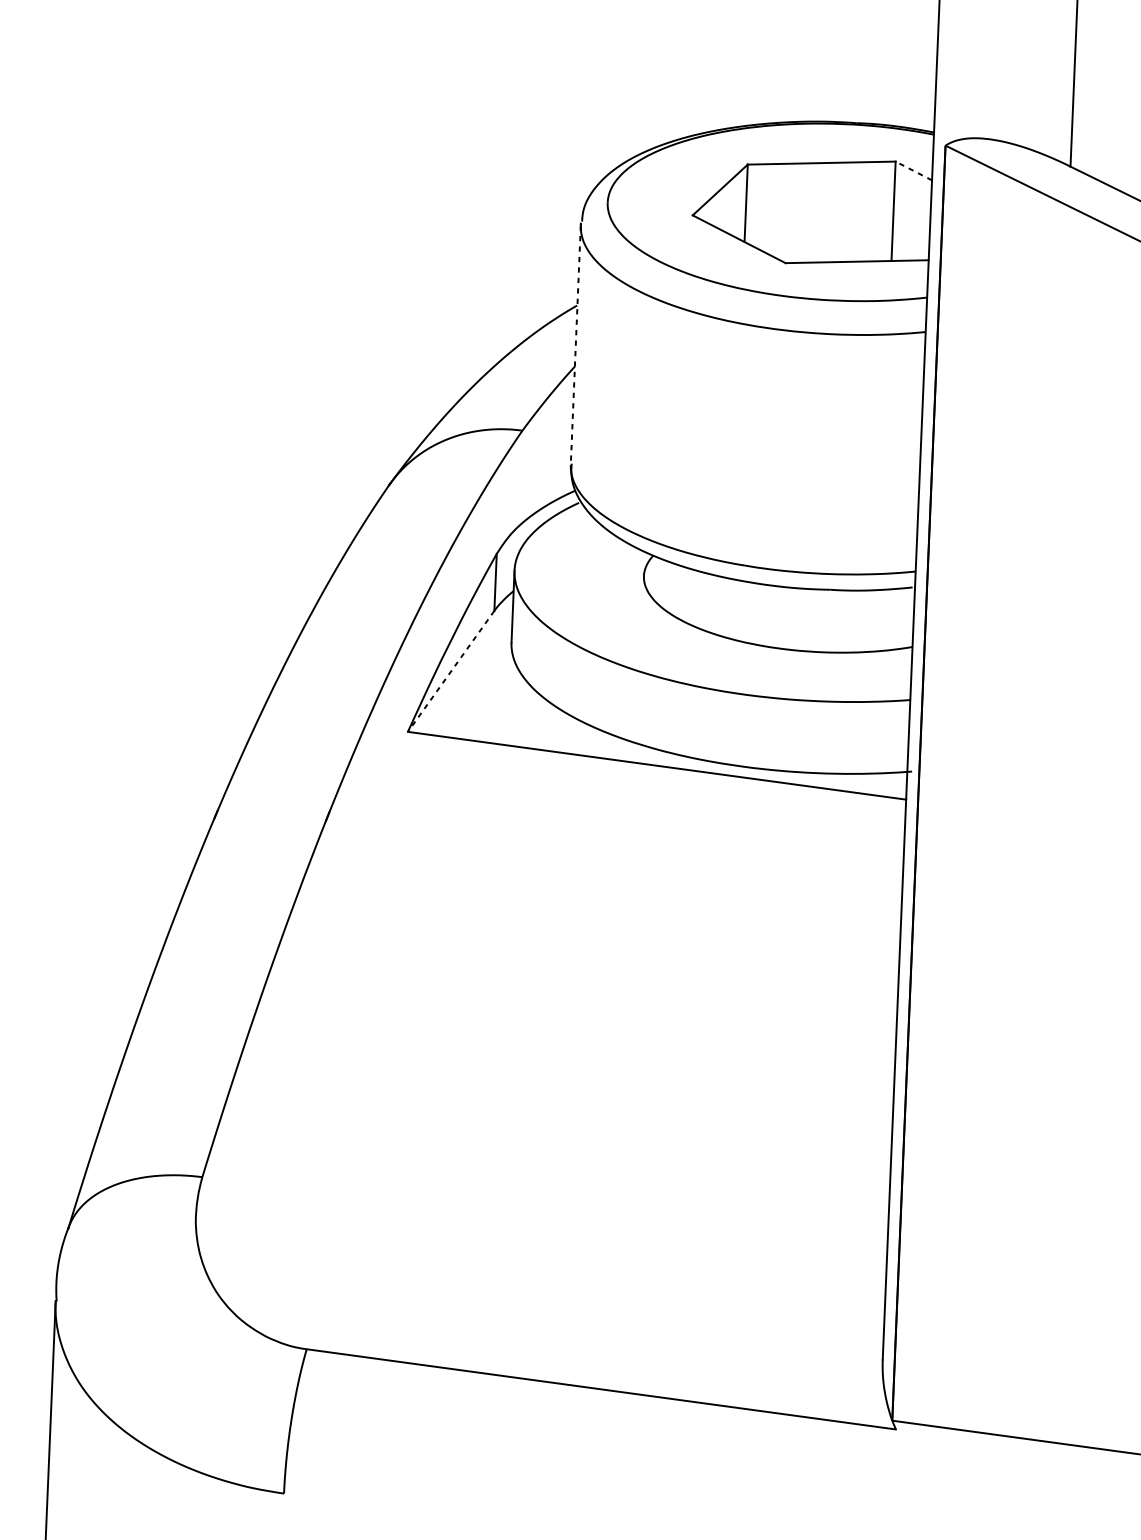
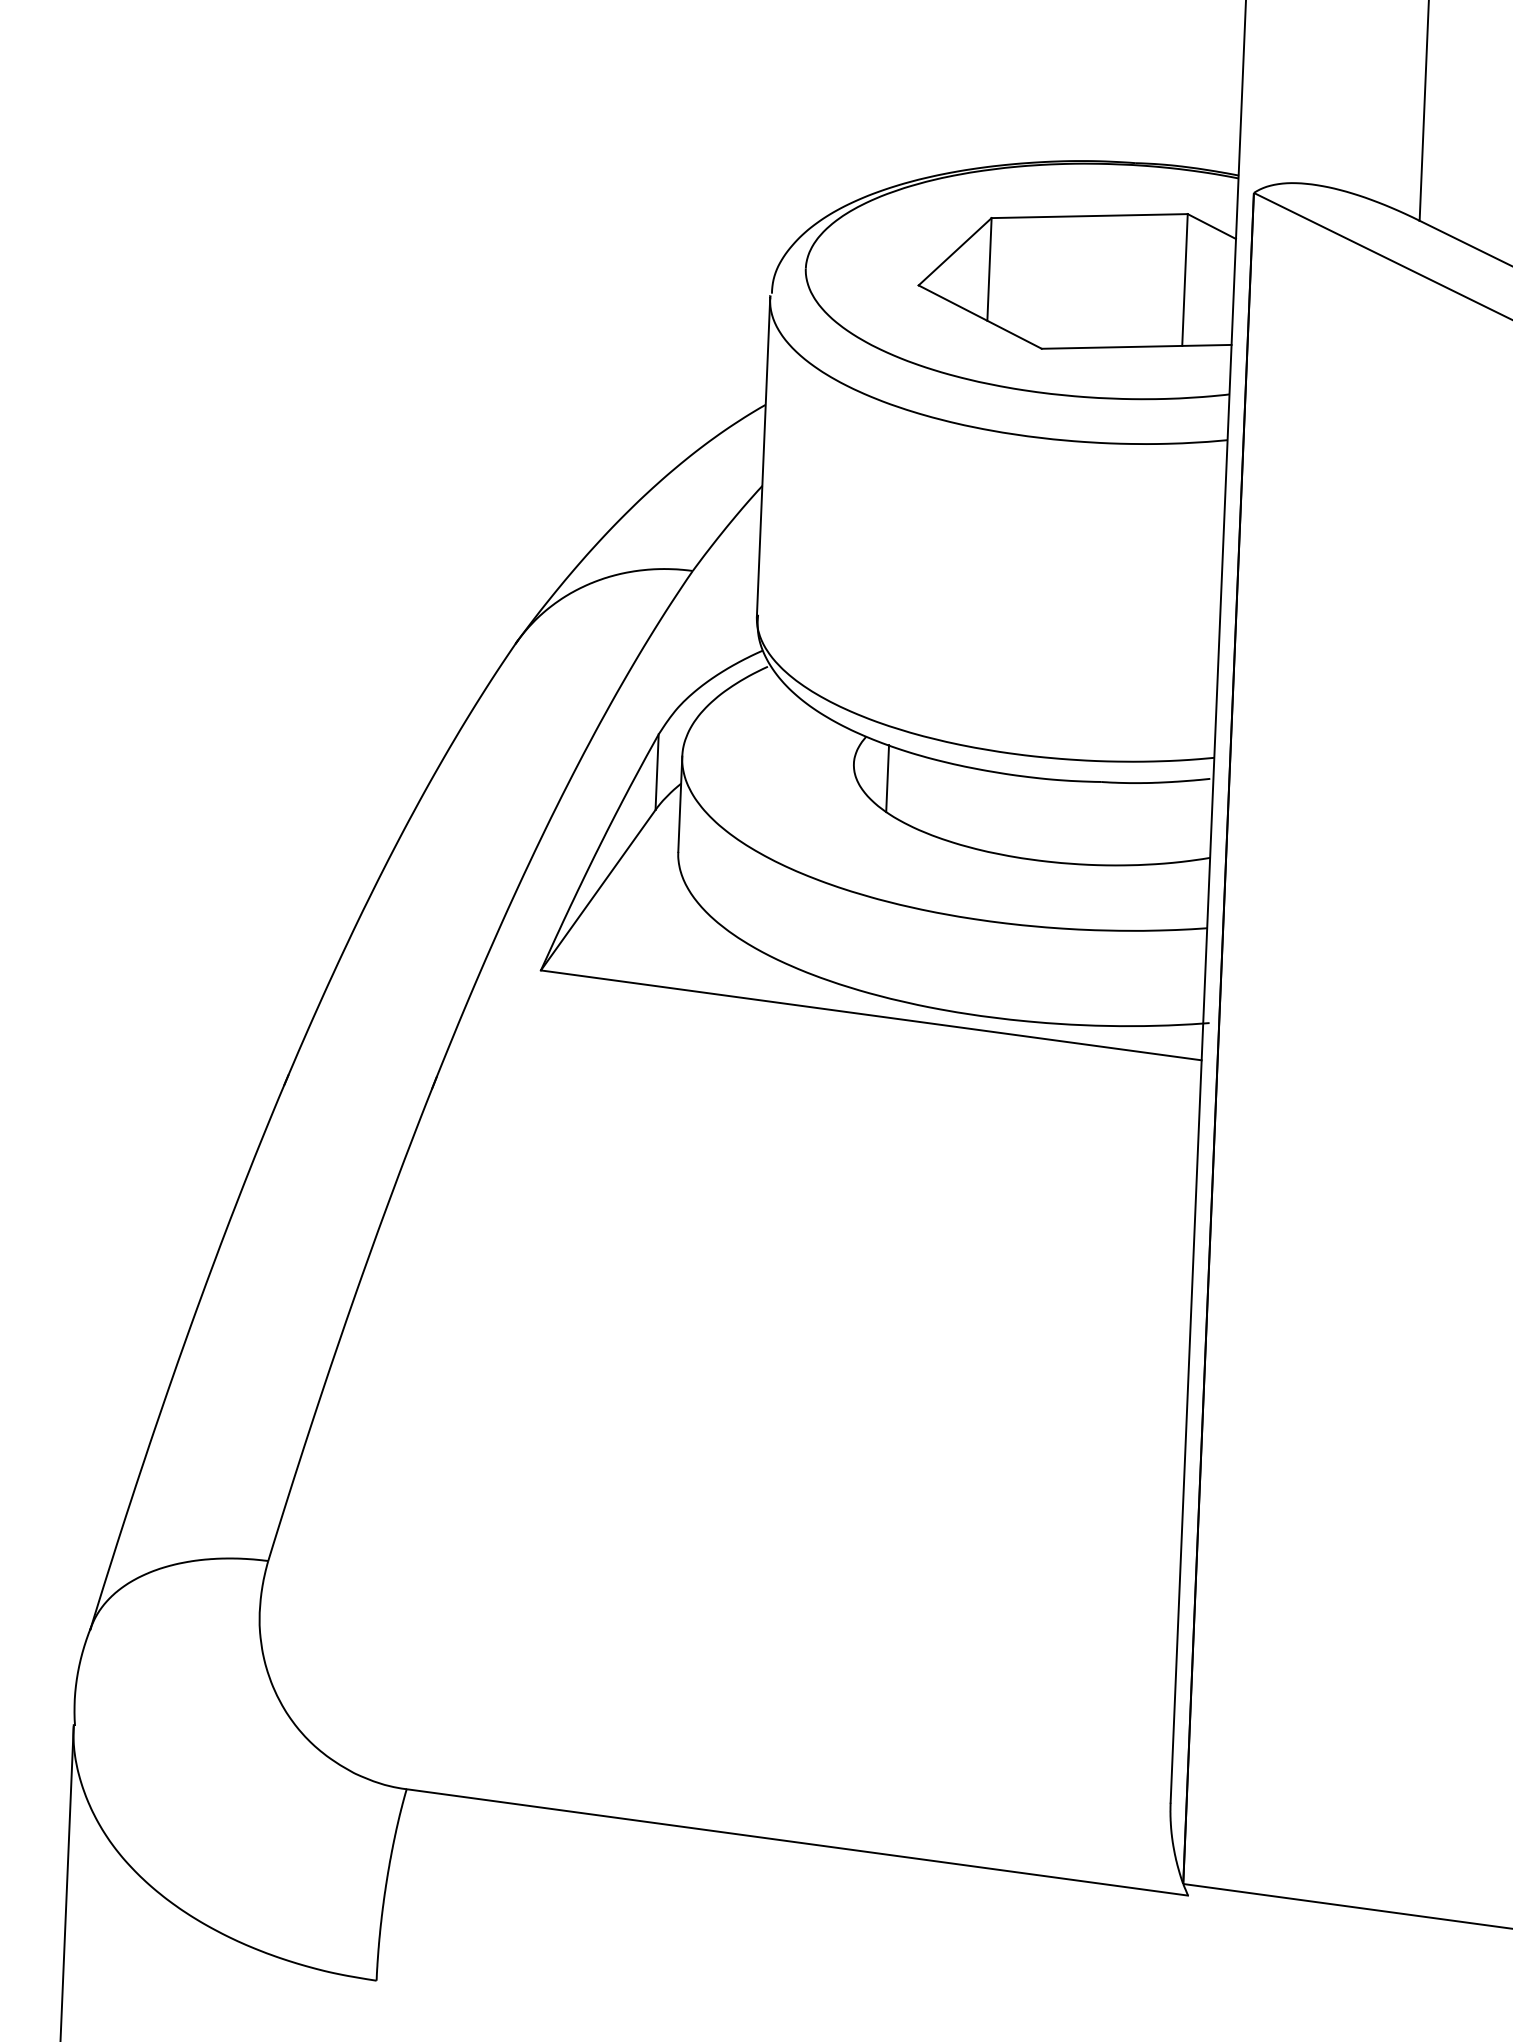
line: (913, 170) -> (1211, 226), dashed -> solid
line: (575, 345) -> (763, 457), dashed -> solid
line: (669, 587) -> (887, 778), added
line: (451, 671) -> (598, 890), dashed -> solid

